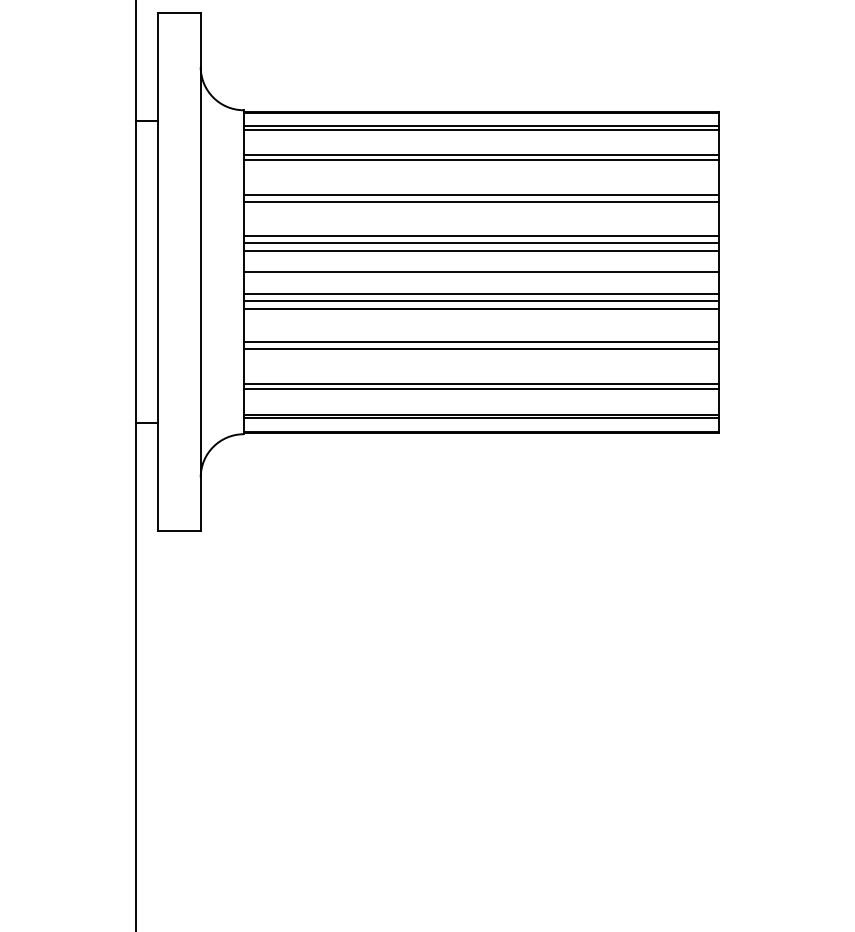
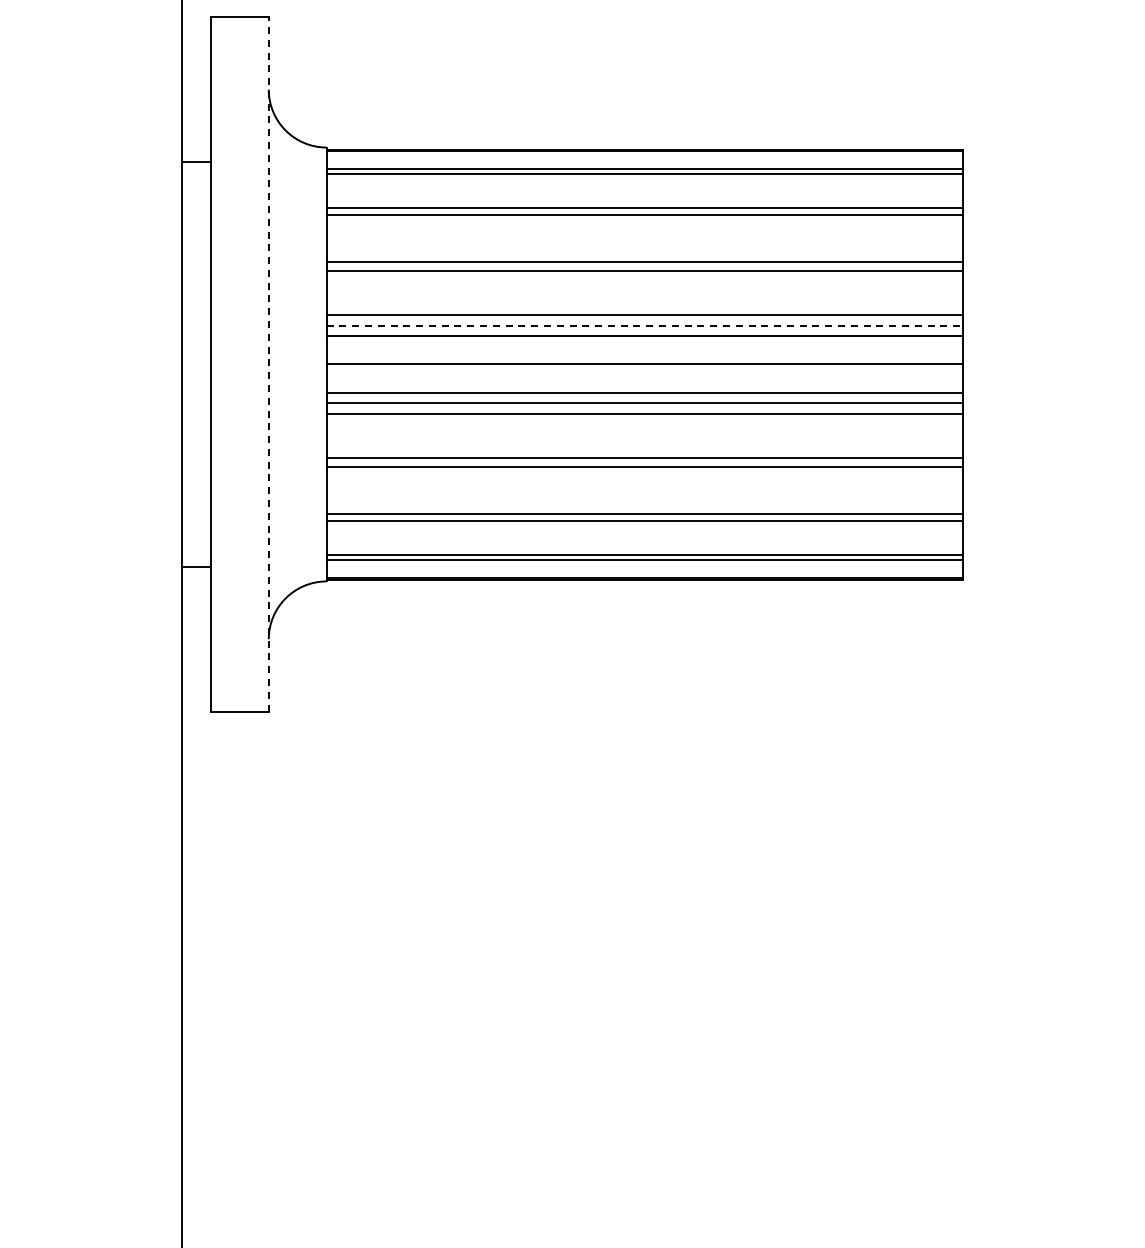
line: (482, 243) -> (645, 325), solid -> dashed
line: (200, 271) -> (268, 363), solid -> dashed

